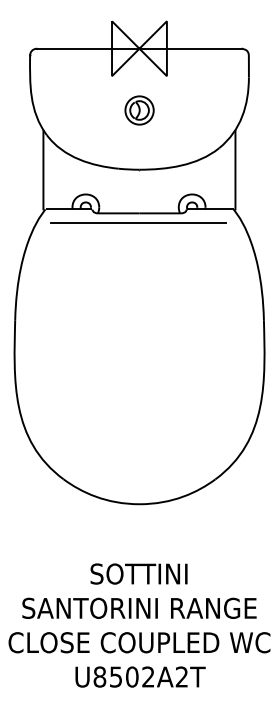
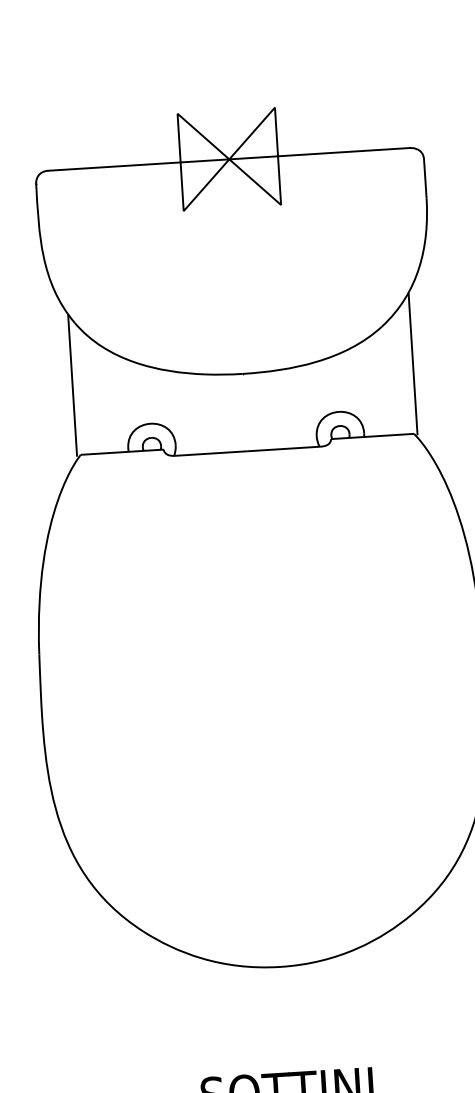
part: (139, 110) -> (236, 268), removed
line: (138, 222) -> (246, 467), removed

